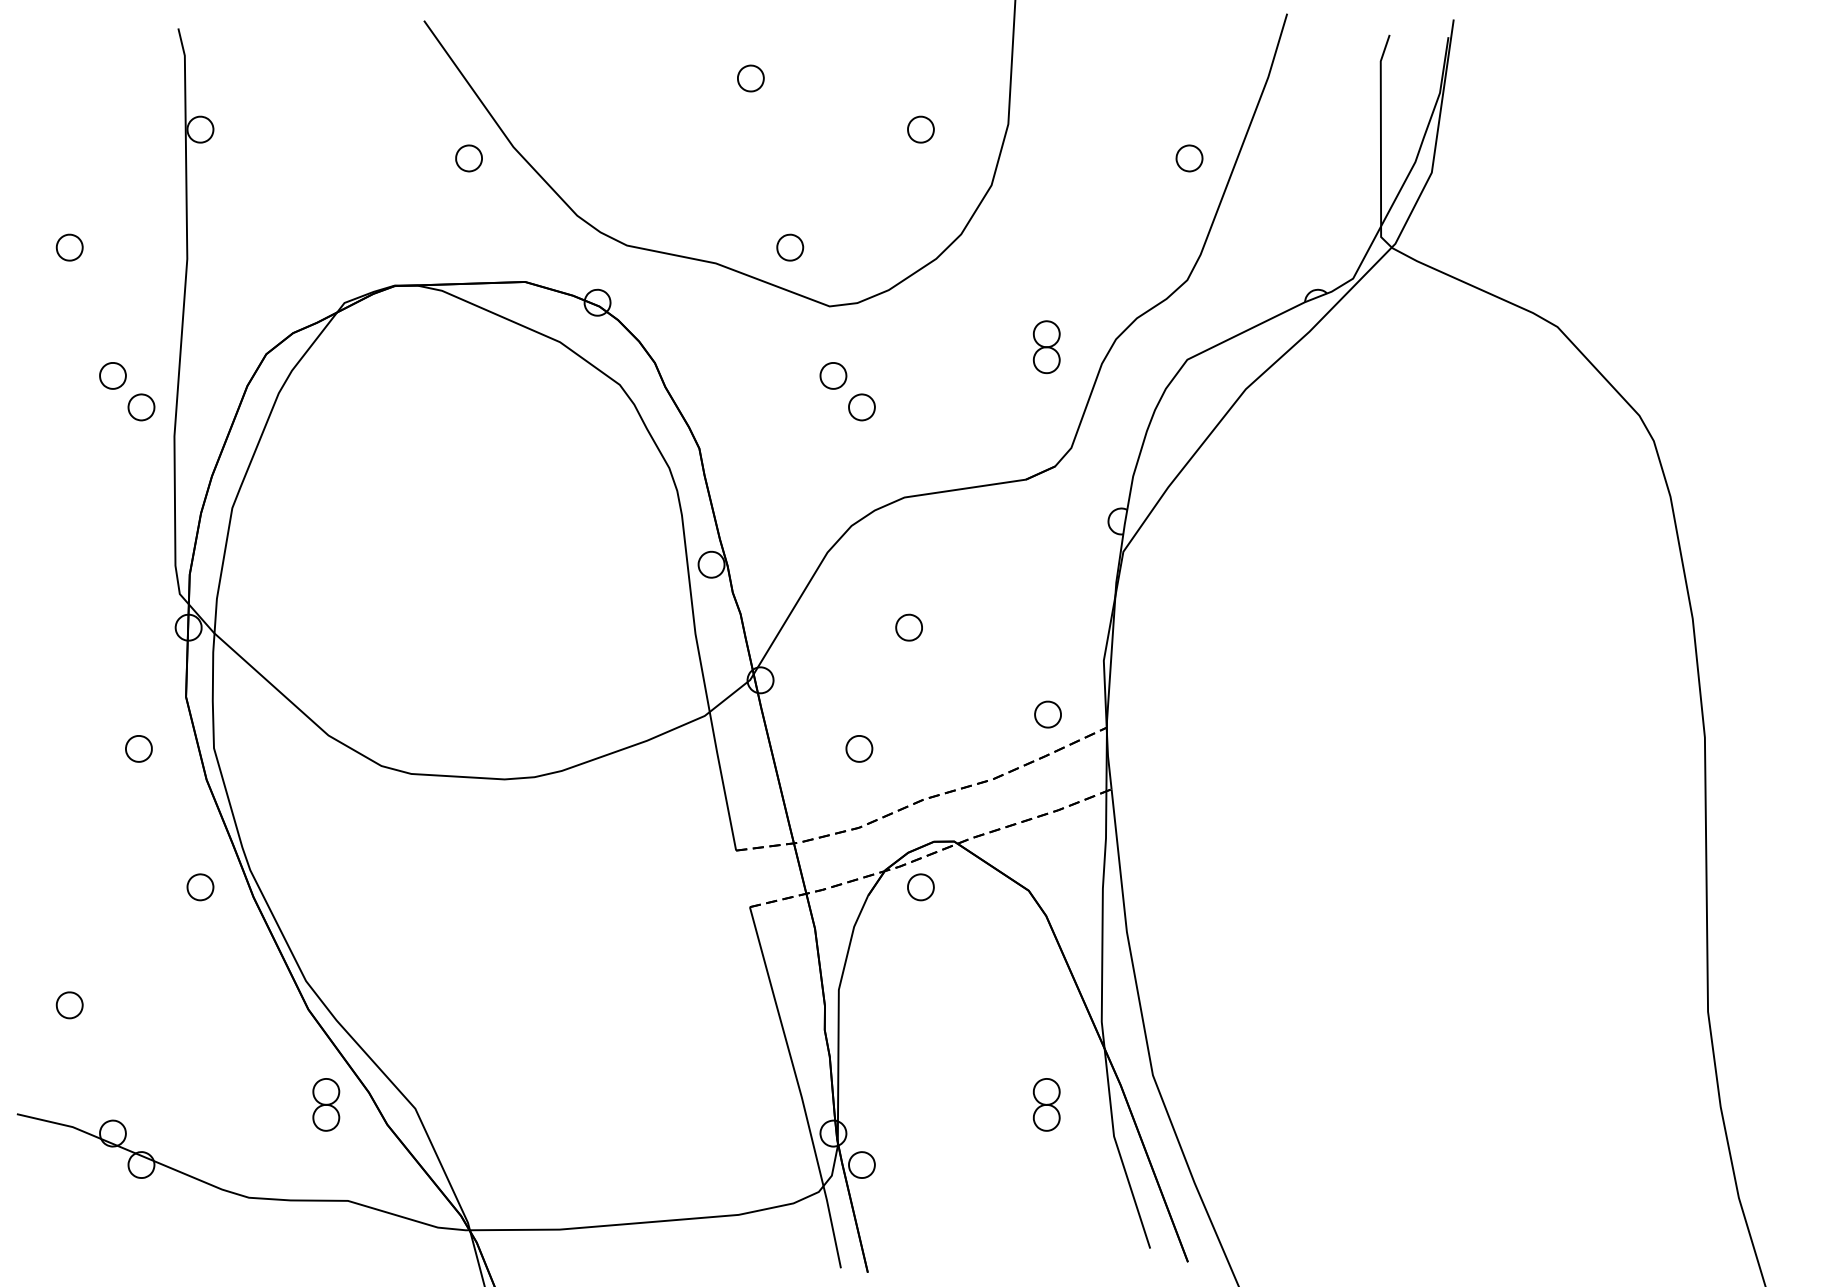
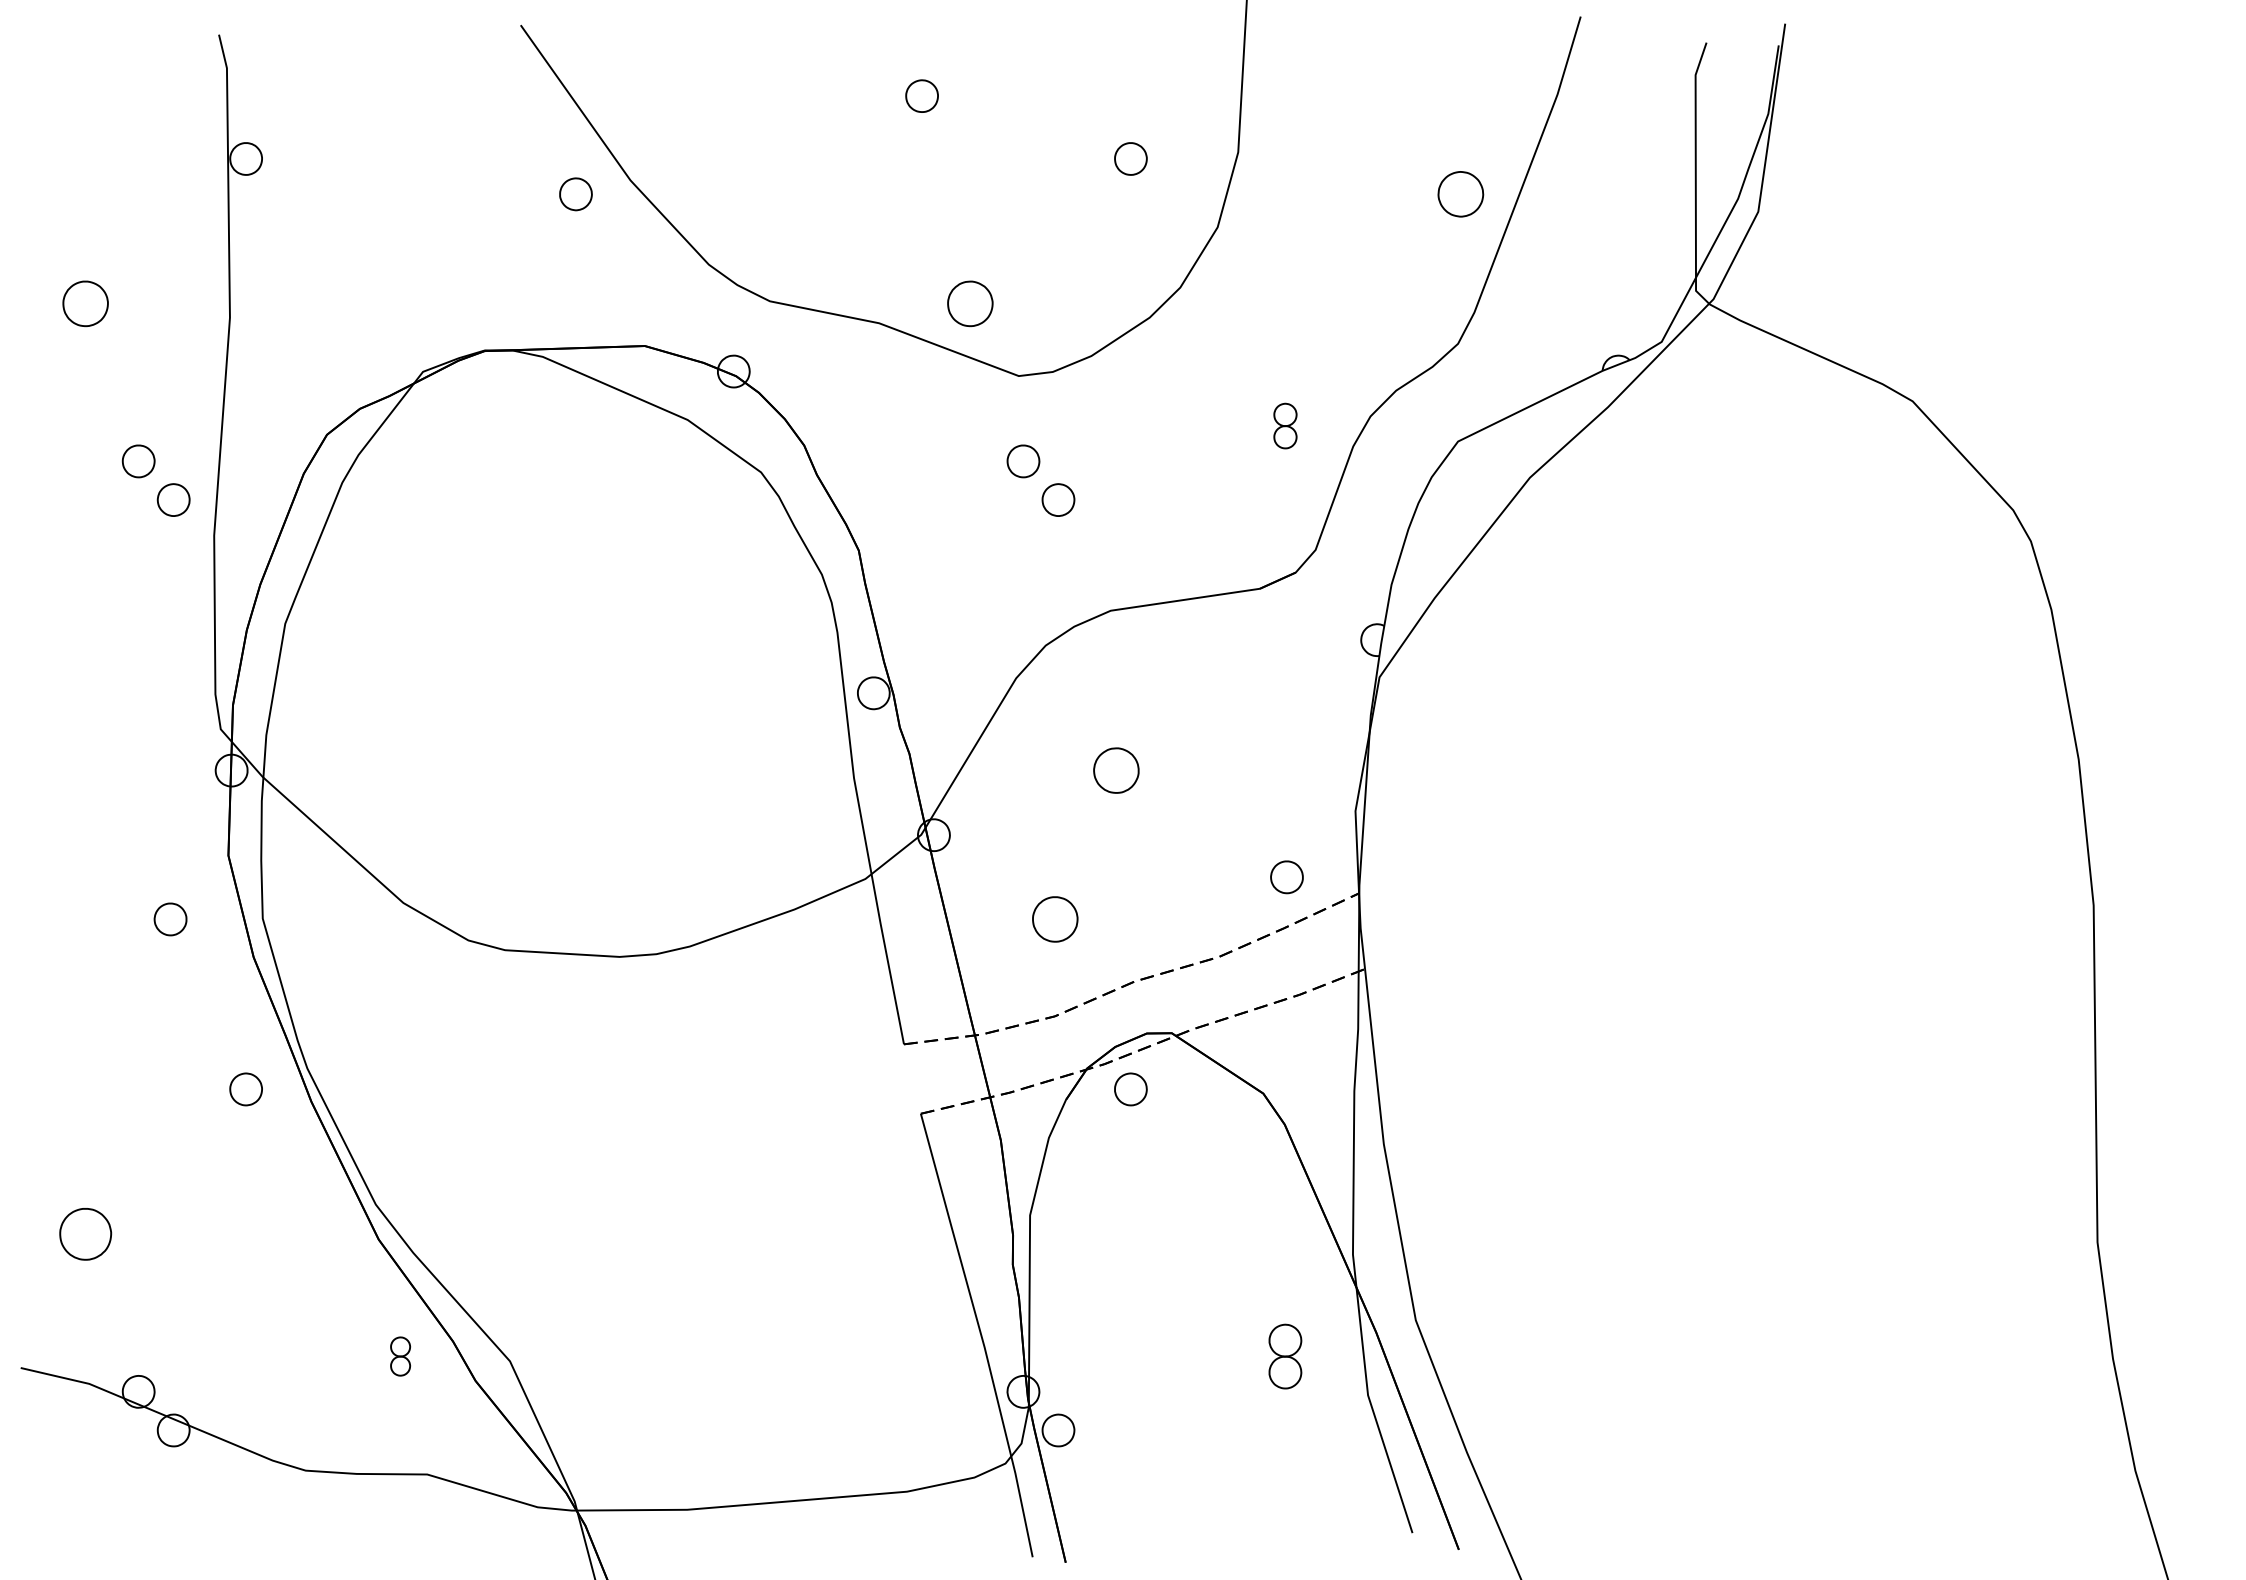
part: (1189, 158) -> (1460, 194), size x1.4
part: (69, 247) -> (85, 303), size x1.4
part: (790, 247) -> (970, 303), size x1.4
part: (1046, 346) -> (1285, 425), size x0.7
part: (909, 627) -> (1116, 770), size x1.4
part: (859, 748) -> (1055, 919), size x1.4
part: (69, 1005) -> (85, 1234), size x1.6
part: (326, 1104) -> (400, 1356), size x0.6

